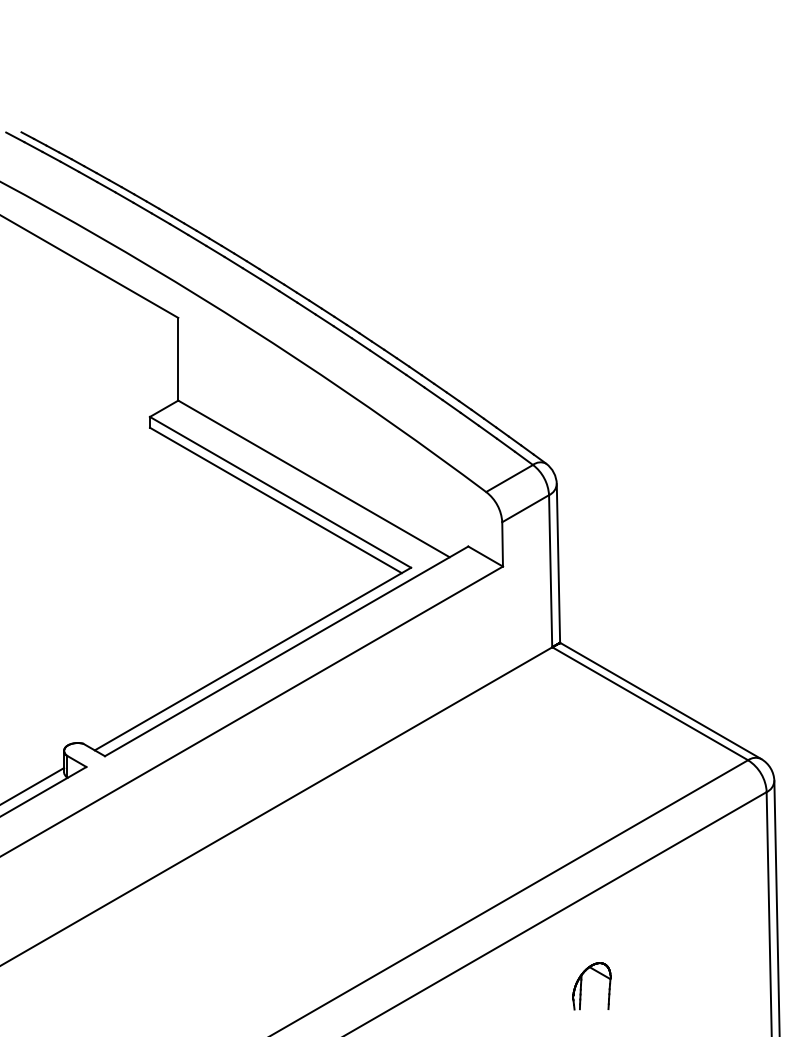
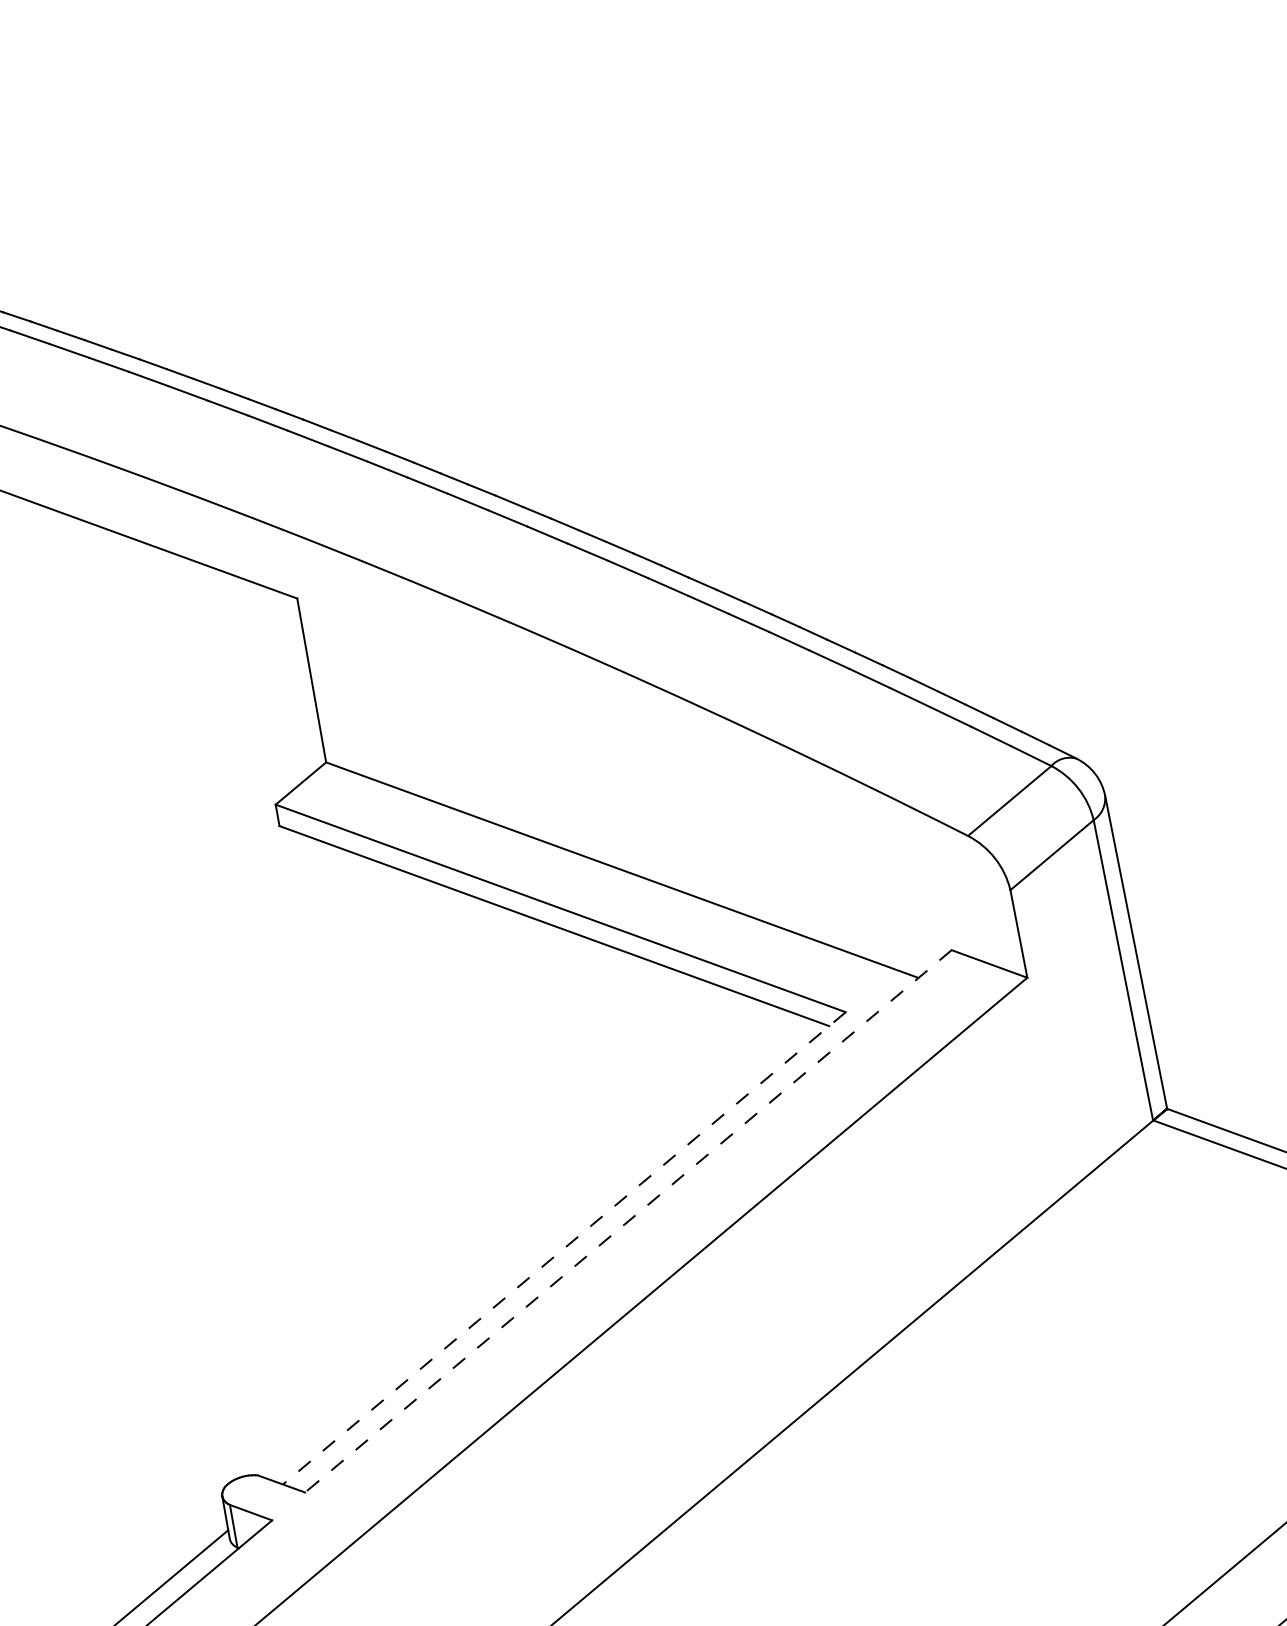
line: (286, 651) -> (628, 1221), solid -> dashed
line: (252, 659) -> (563, 1249), solid -> dashed

